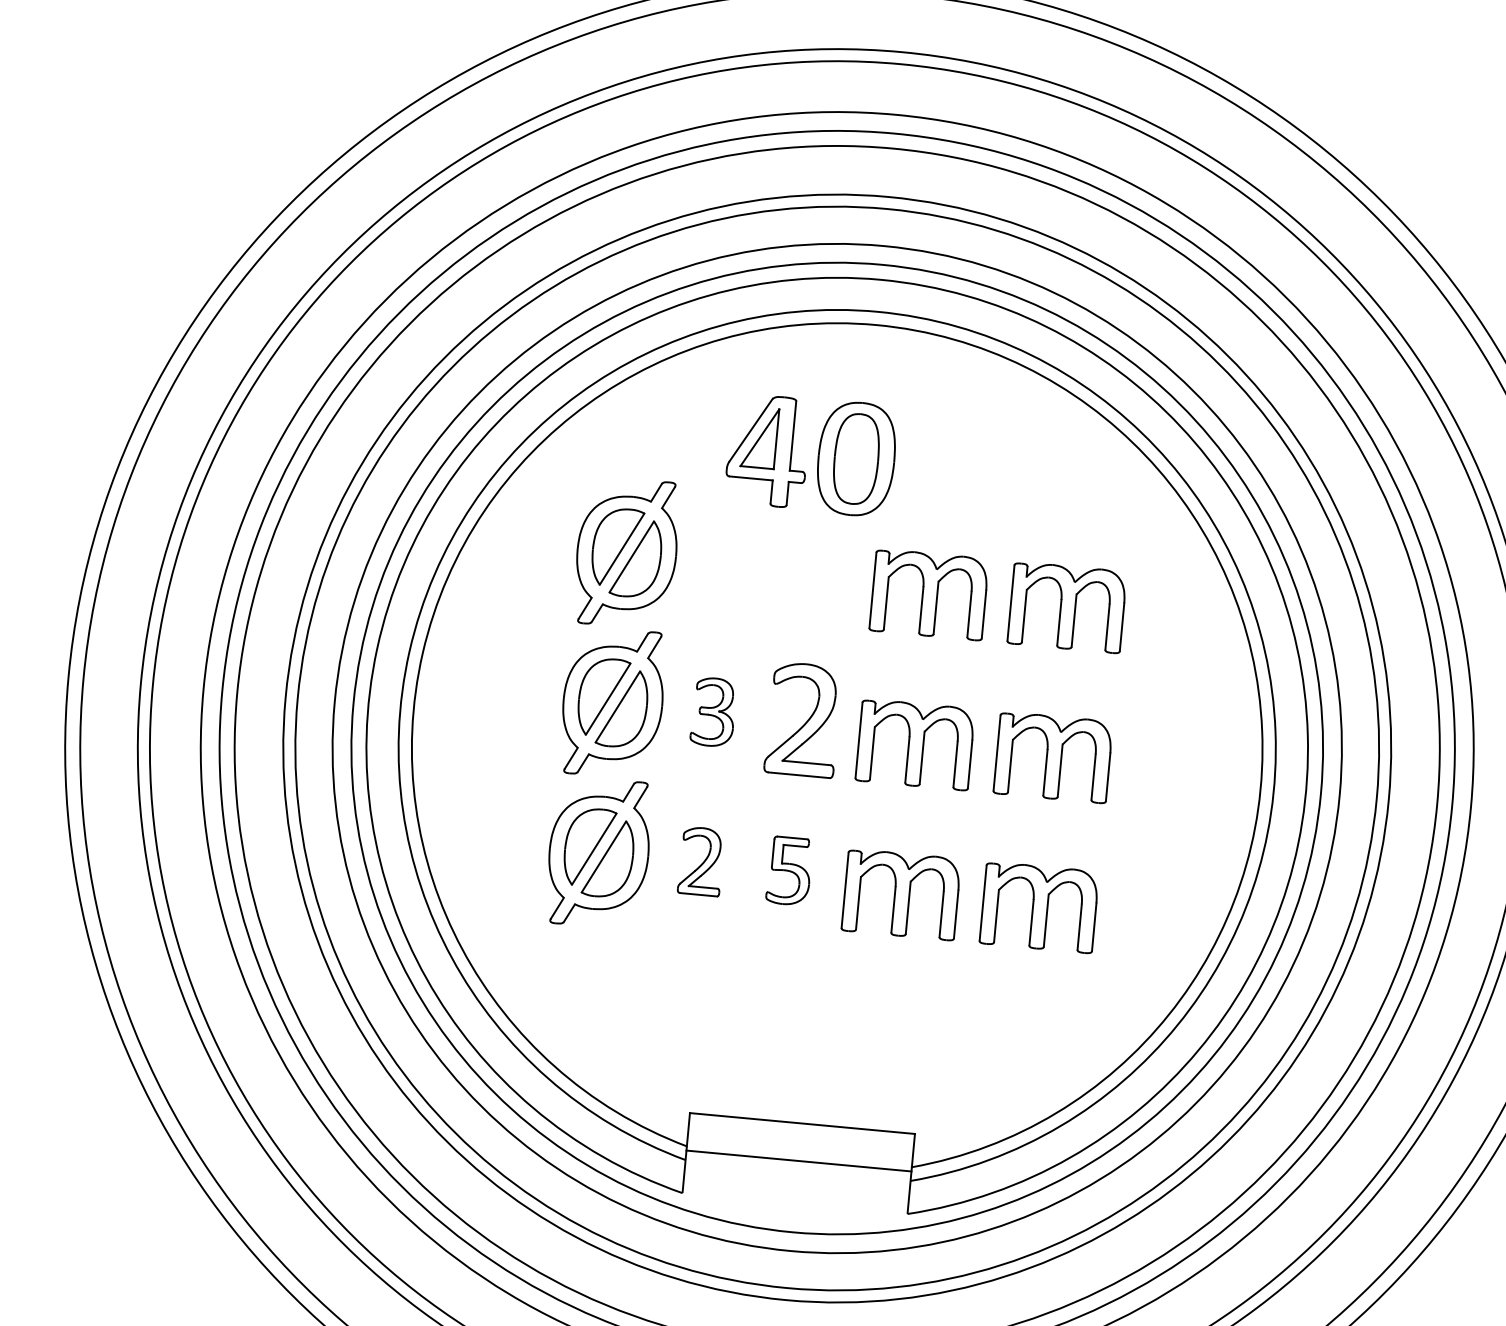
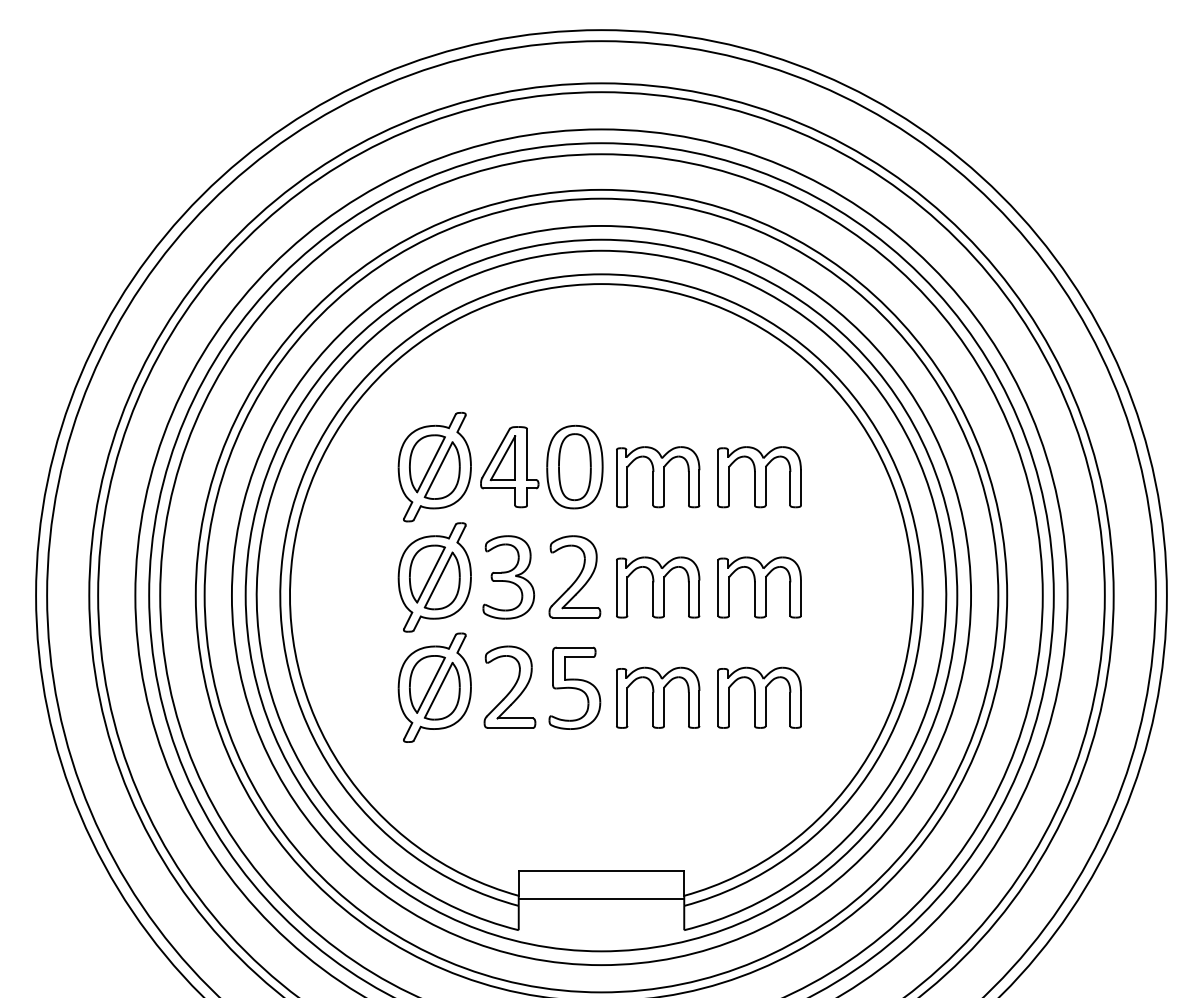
part: (811, 453) -> (541, 466), moved
part: (713, 712) -> (508, 577), size x1.67
part: (700, 860) -> (509, 686), size x1.67
part: (788, 870) -> (574, 687), size x1.67

